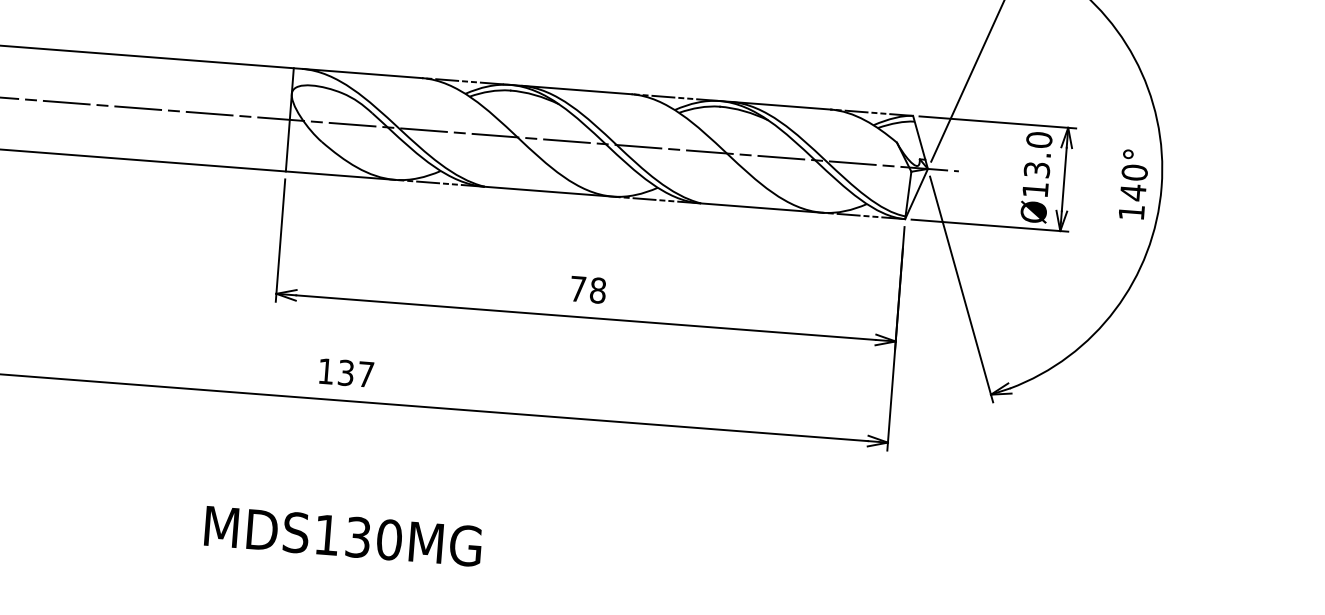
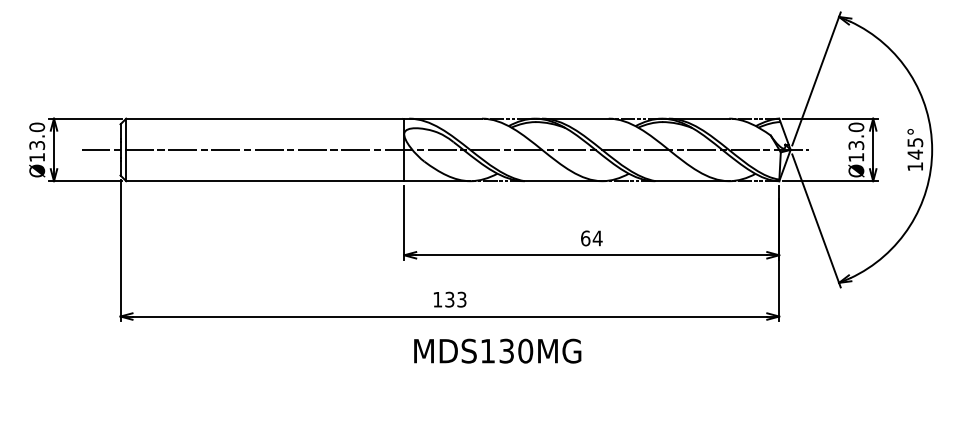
text: (1135, 172) -> (915, 142), 140° -> 145°
text: (587, 289) -> (591, 238), 78 -> 64
text: (365, 374) -> (461, 299), 137 -> 133
text: (343, 535) -> (497, 350), moved

